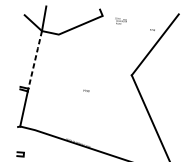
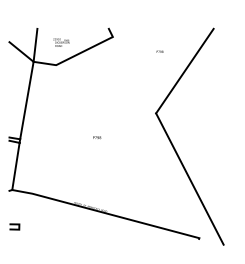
text: (120, 21) -> (61, 42), moved
text: (152, 29) -> (159, 51), moved
line: (34, 59) -> (26, 100), dashed -> solid

